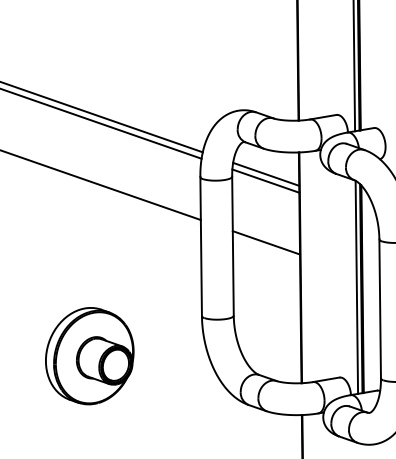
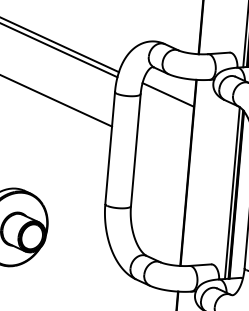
line: (265, 180) -> (167, 99), removed
line: (266, 242) -> (163, 149), removed

